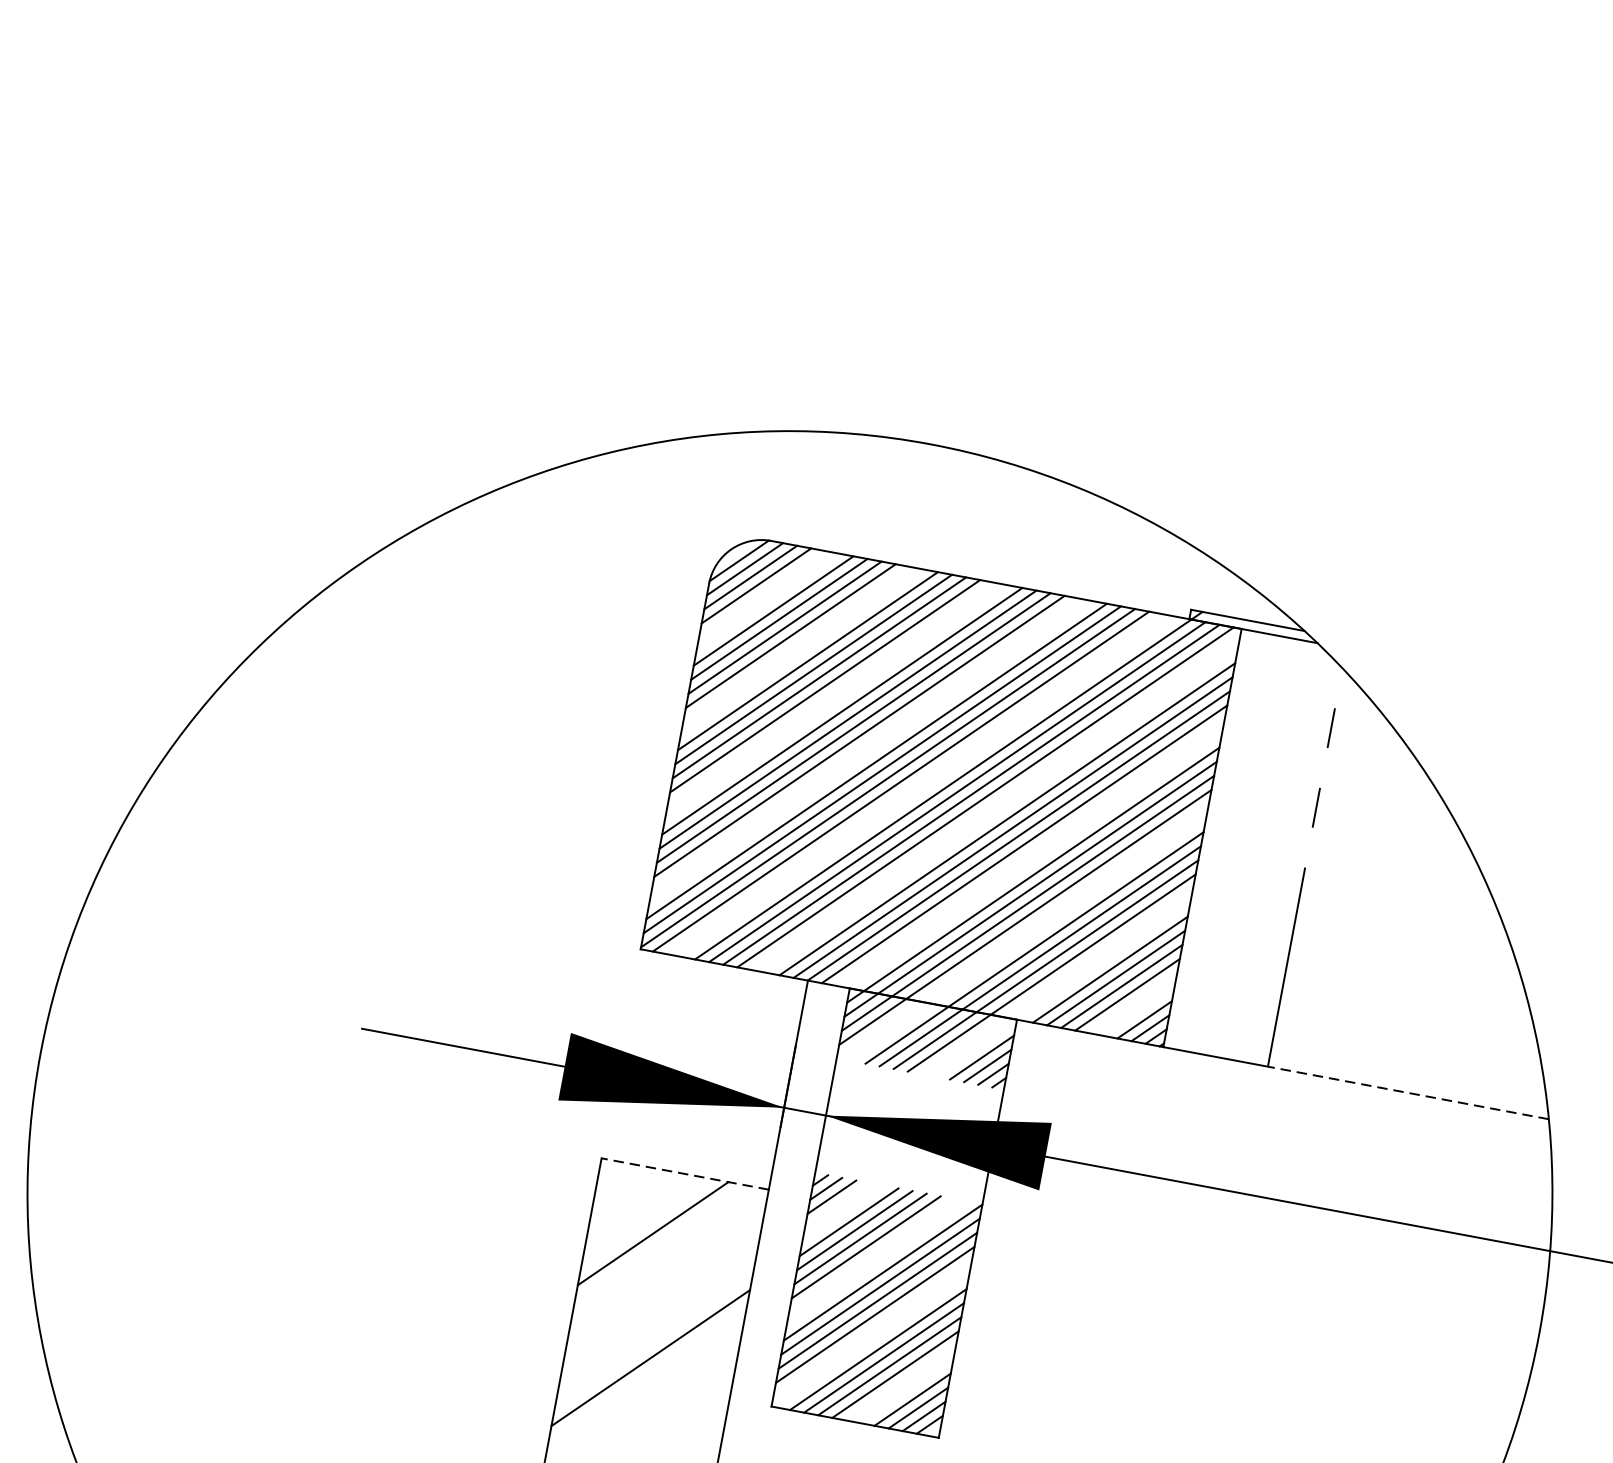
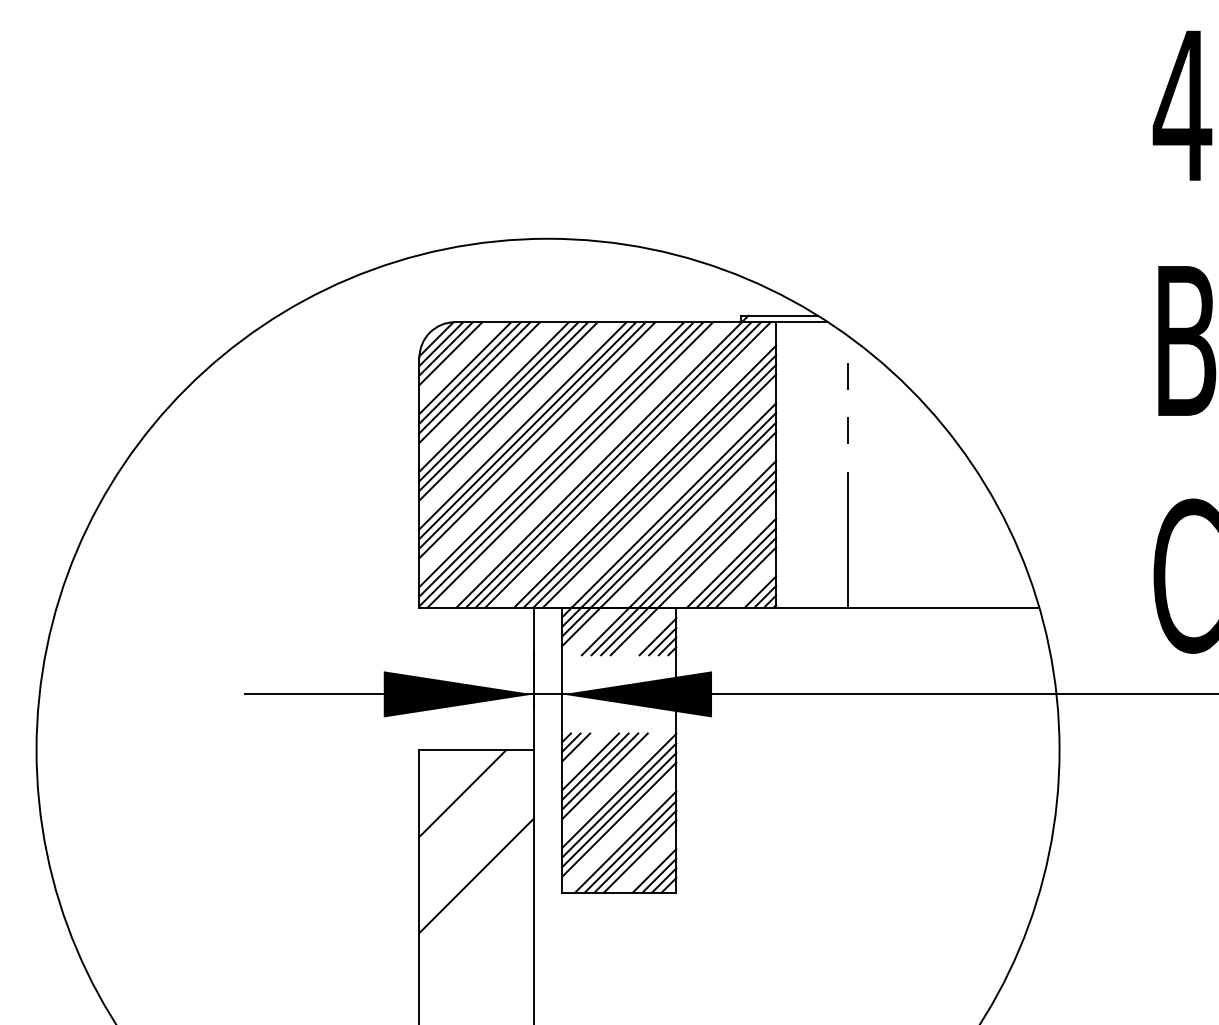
line: (1408, 1092) -> (943, 607), dashed -> solid
line: (685, 1174) -> (476, 750), dashed -> solid

